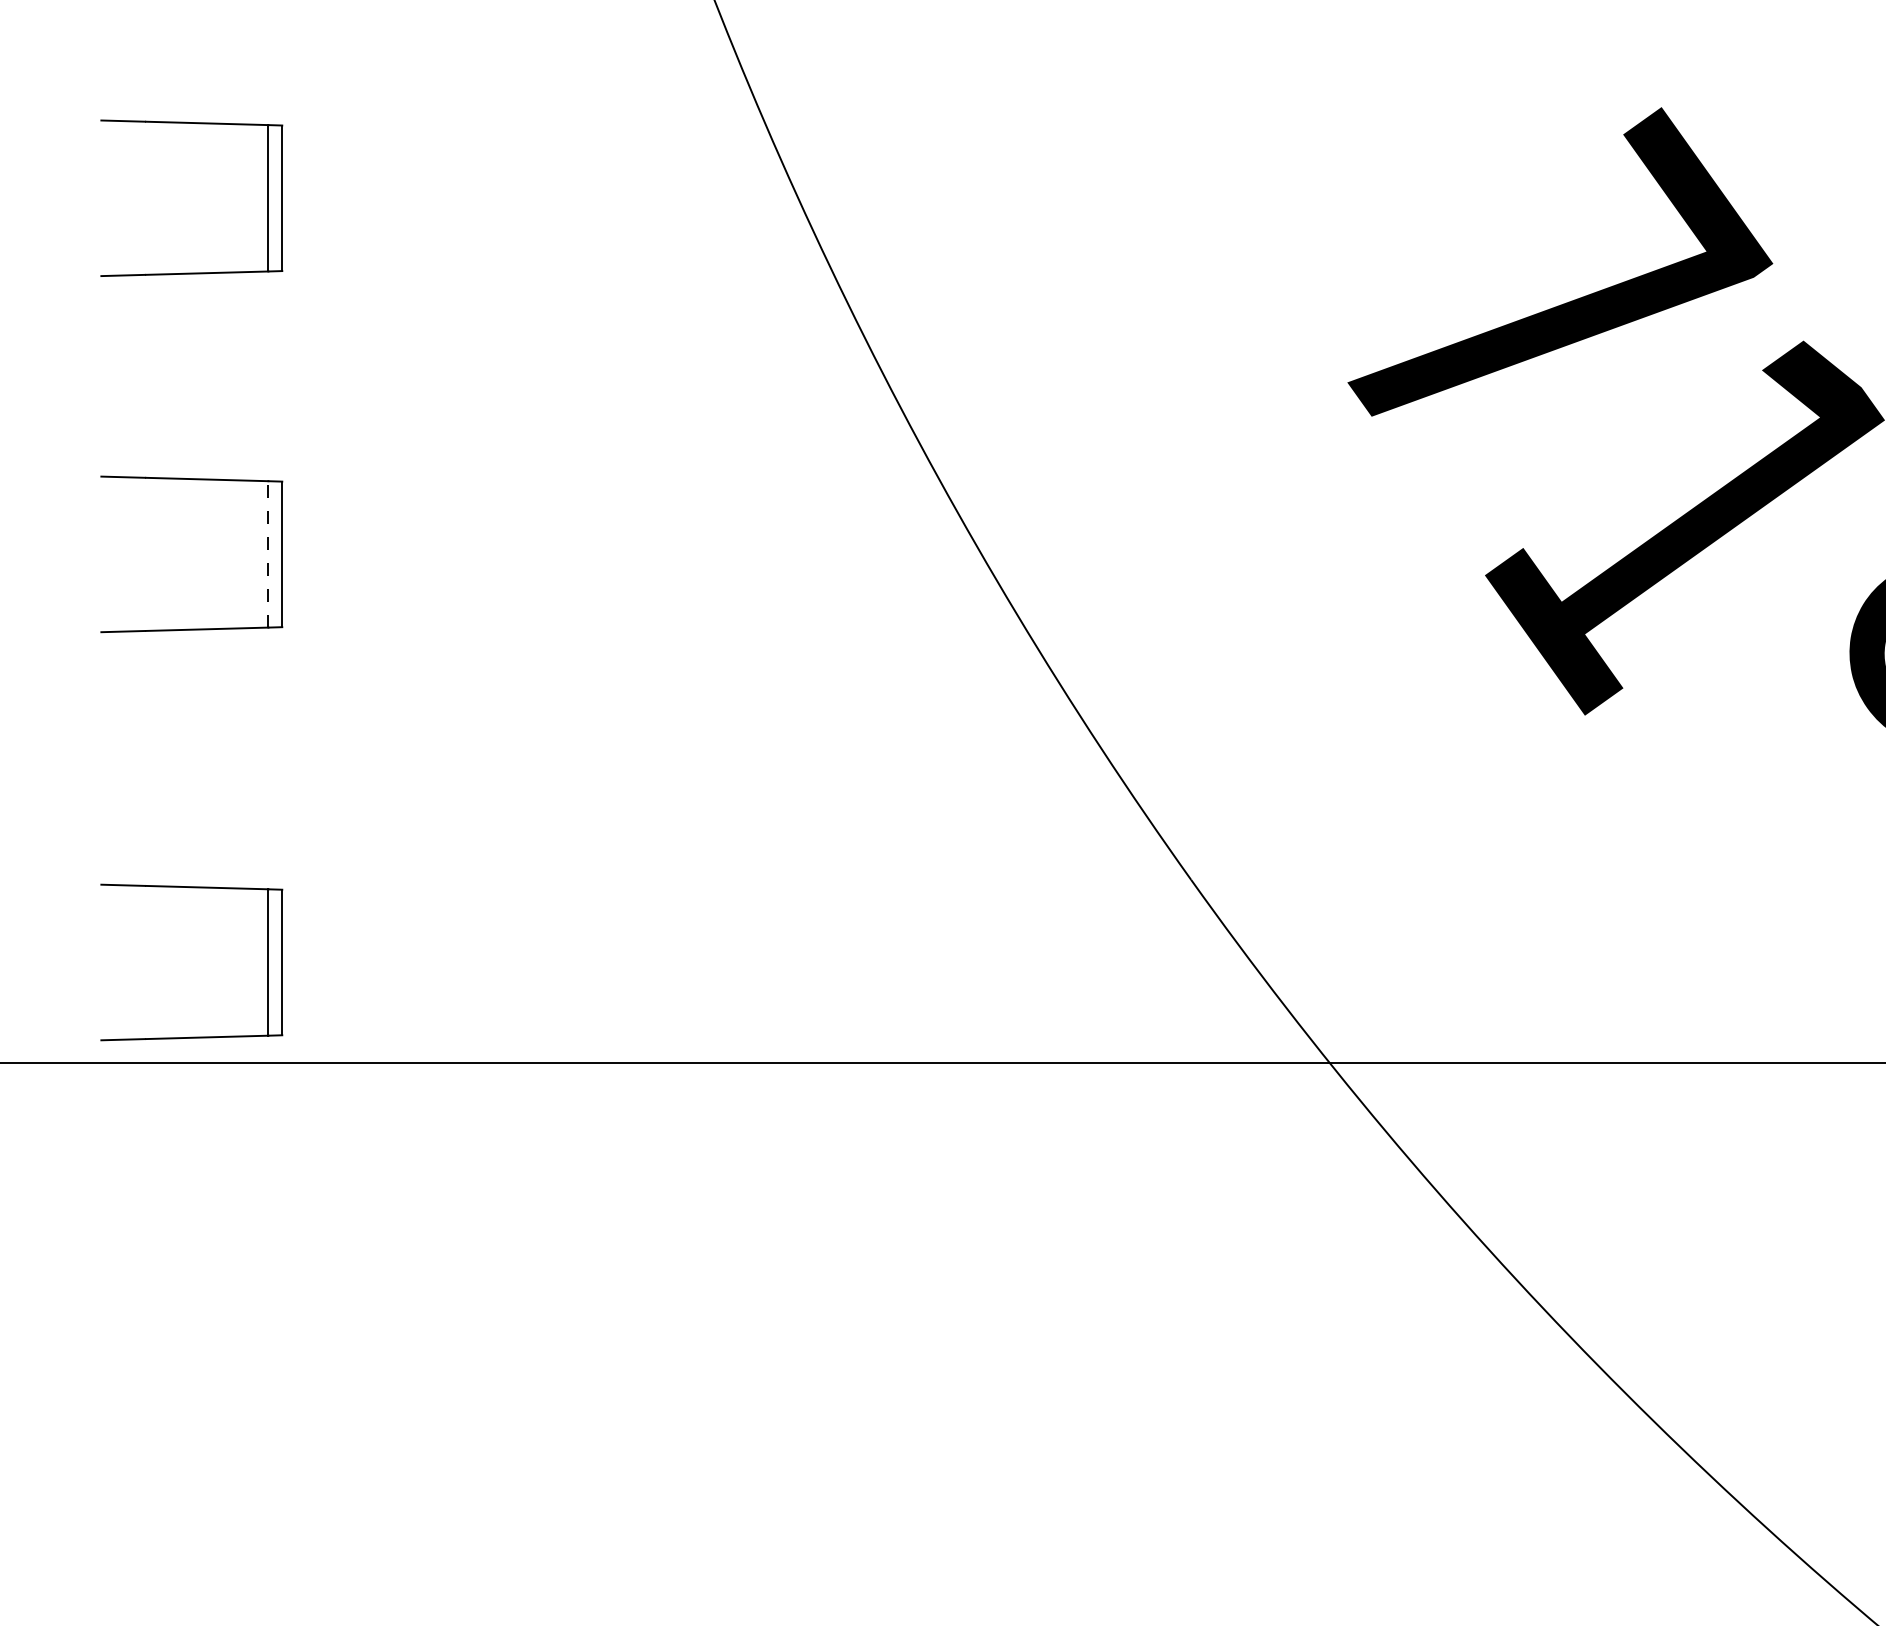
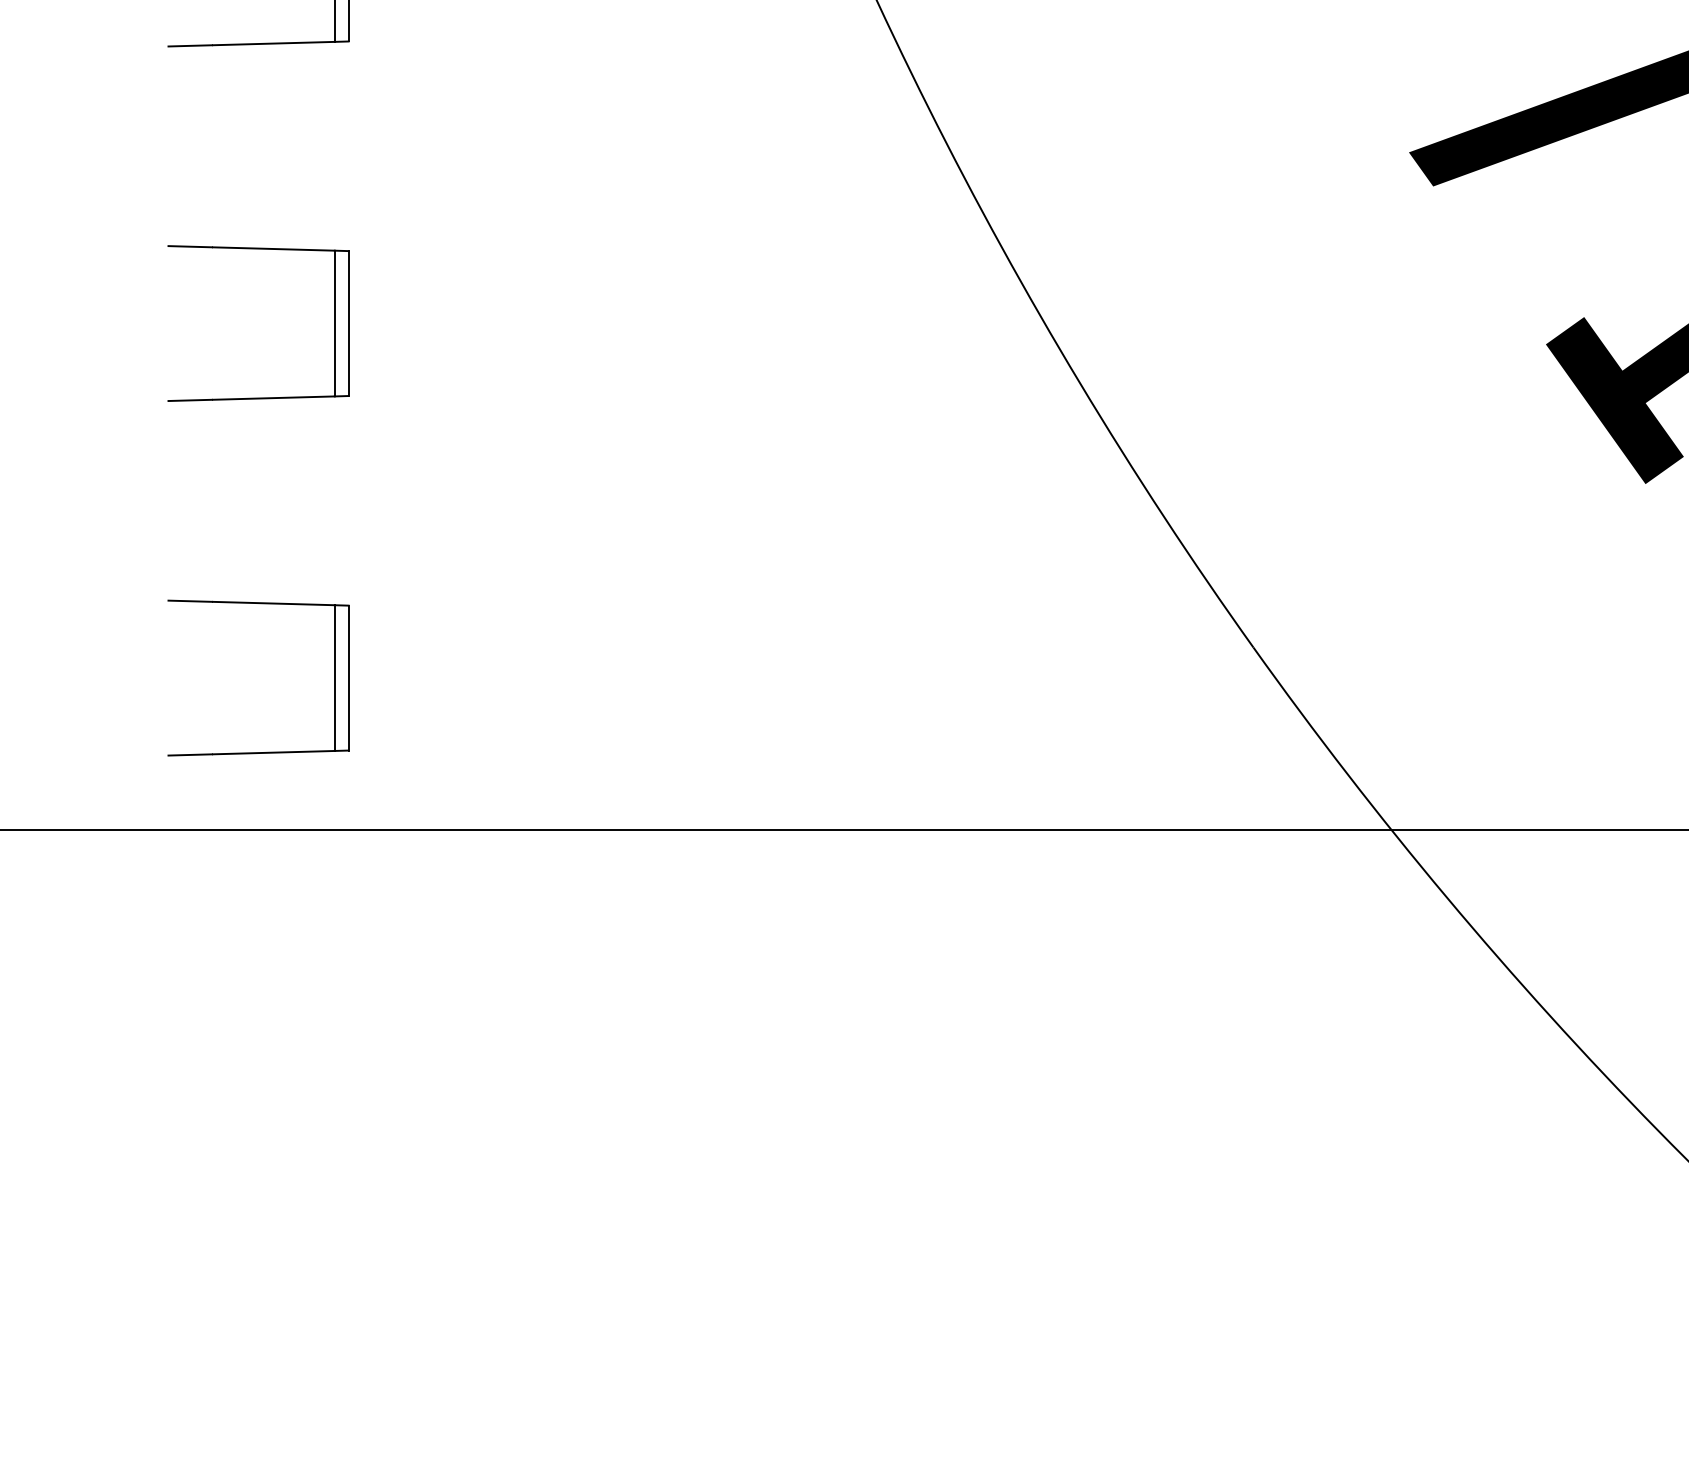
line: (268, 553) -> (334, 322), dashed -> solid
part: (191, 888) -> (258, 604), moved

